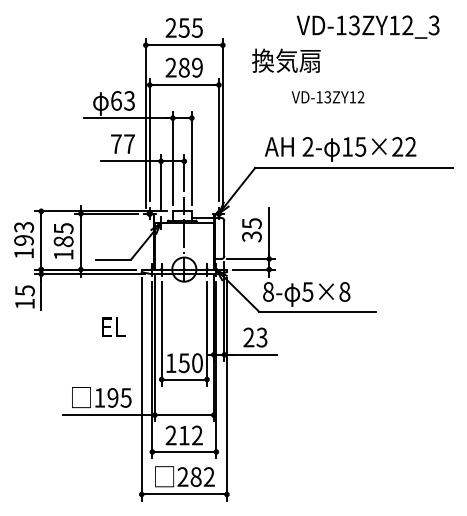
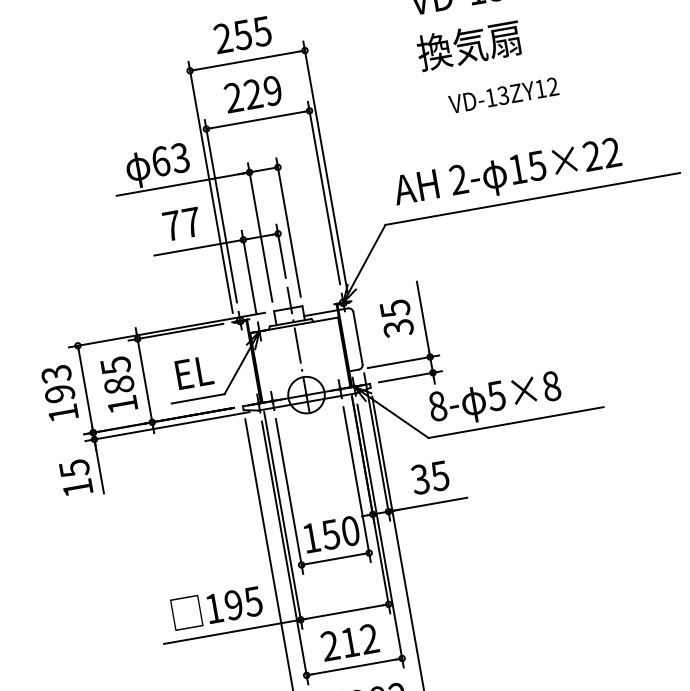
text: (286, 60) -> (469, 45), moved
text: (183, 67) -> (252, 94), 289 -> 229
text: (327, 97) -> (502, 95), moved
text: (113, 326) -> (193, 371), moved
text: (255, 337) -> (430, 477), 23 -> 35

